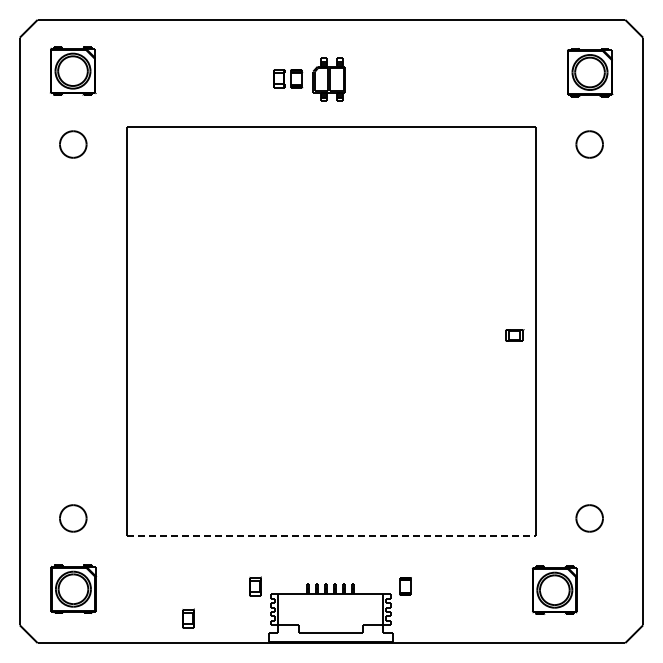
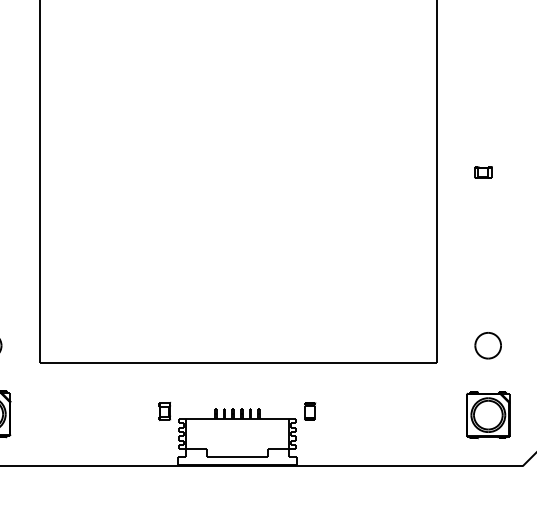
part: (514, 335) -> (483, 172), moved
line: (331, 536) -> (238, 363), dashed -> solid
part: (554, 589) -> (488, 414), moved
part: (188, 618) -> (100, 442), removed

